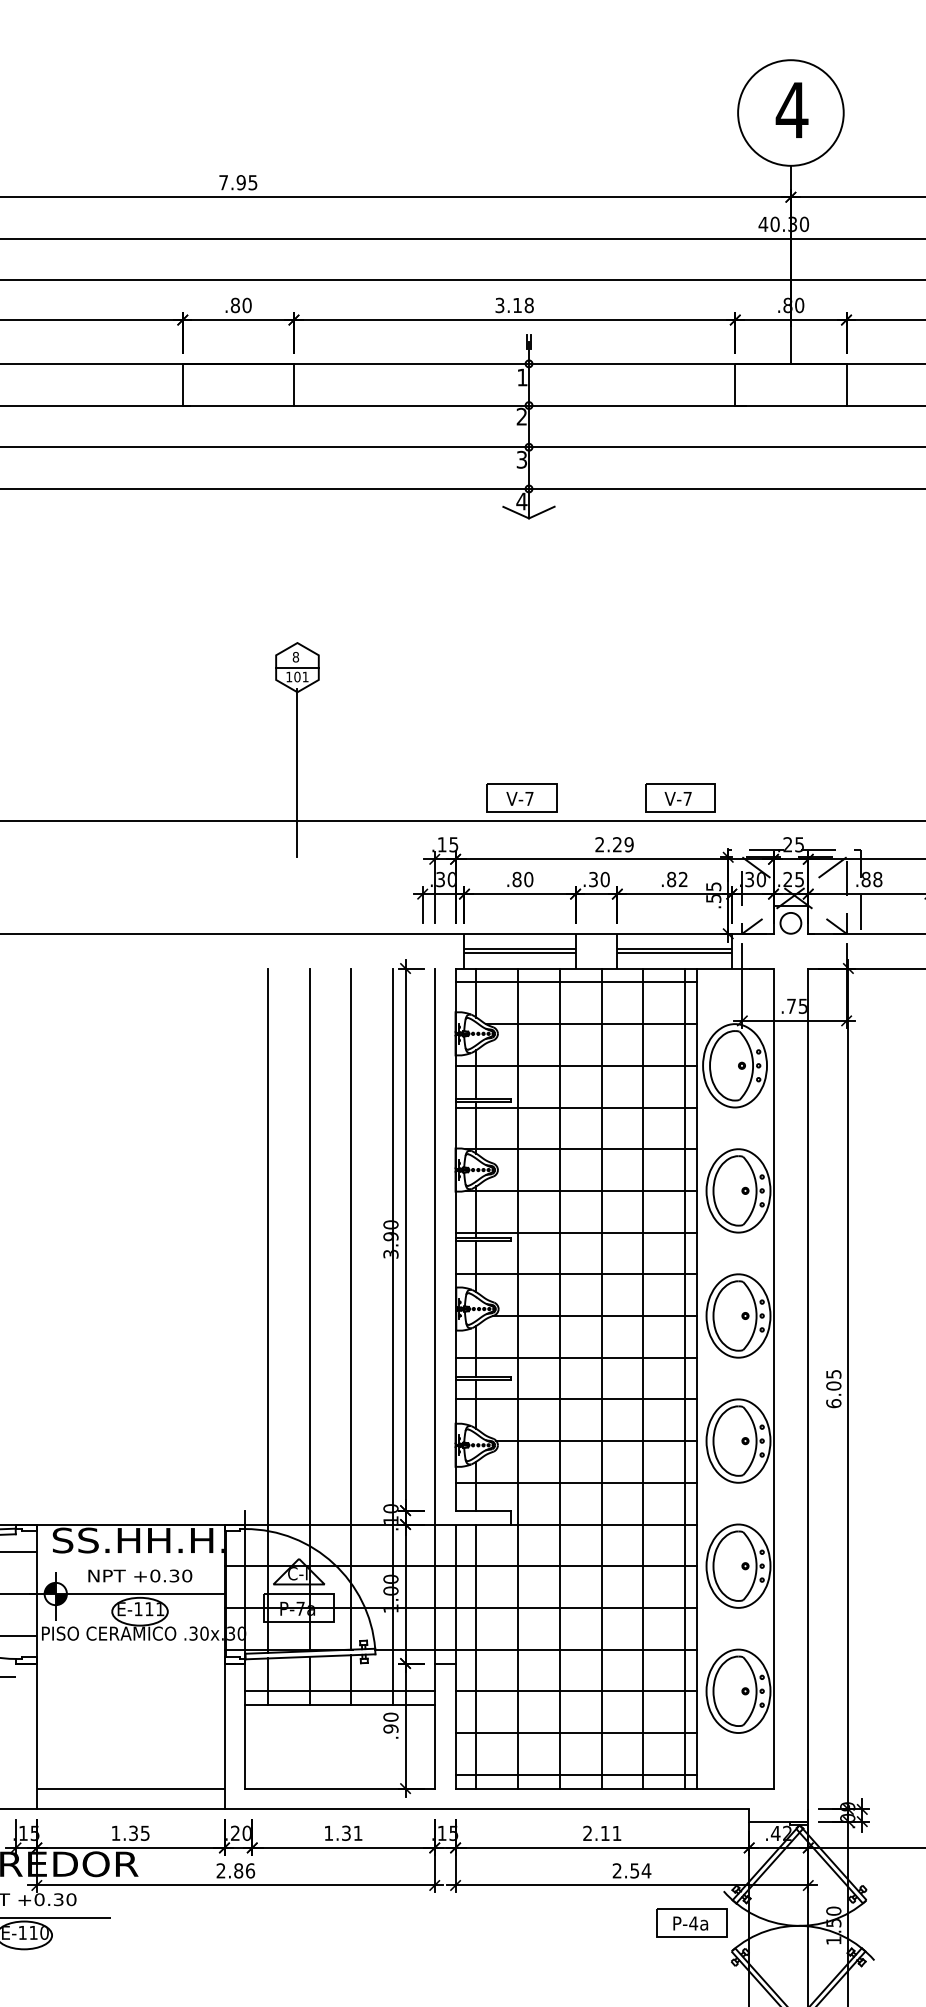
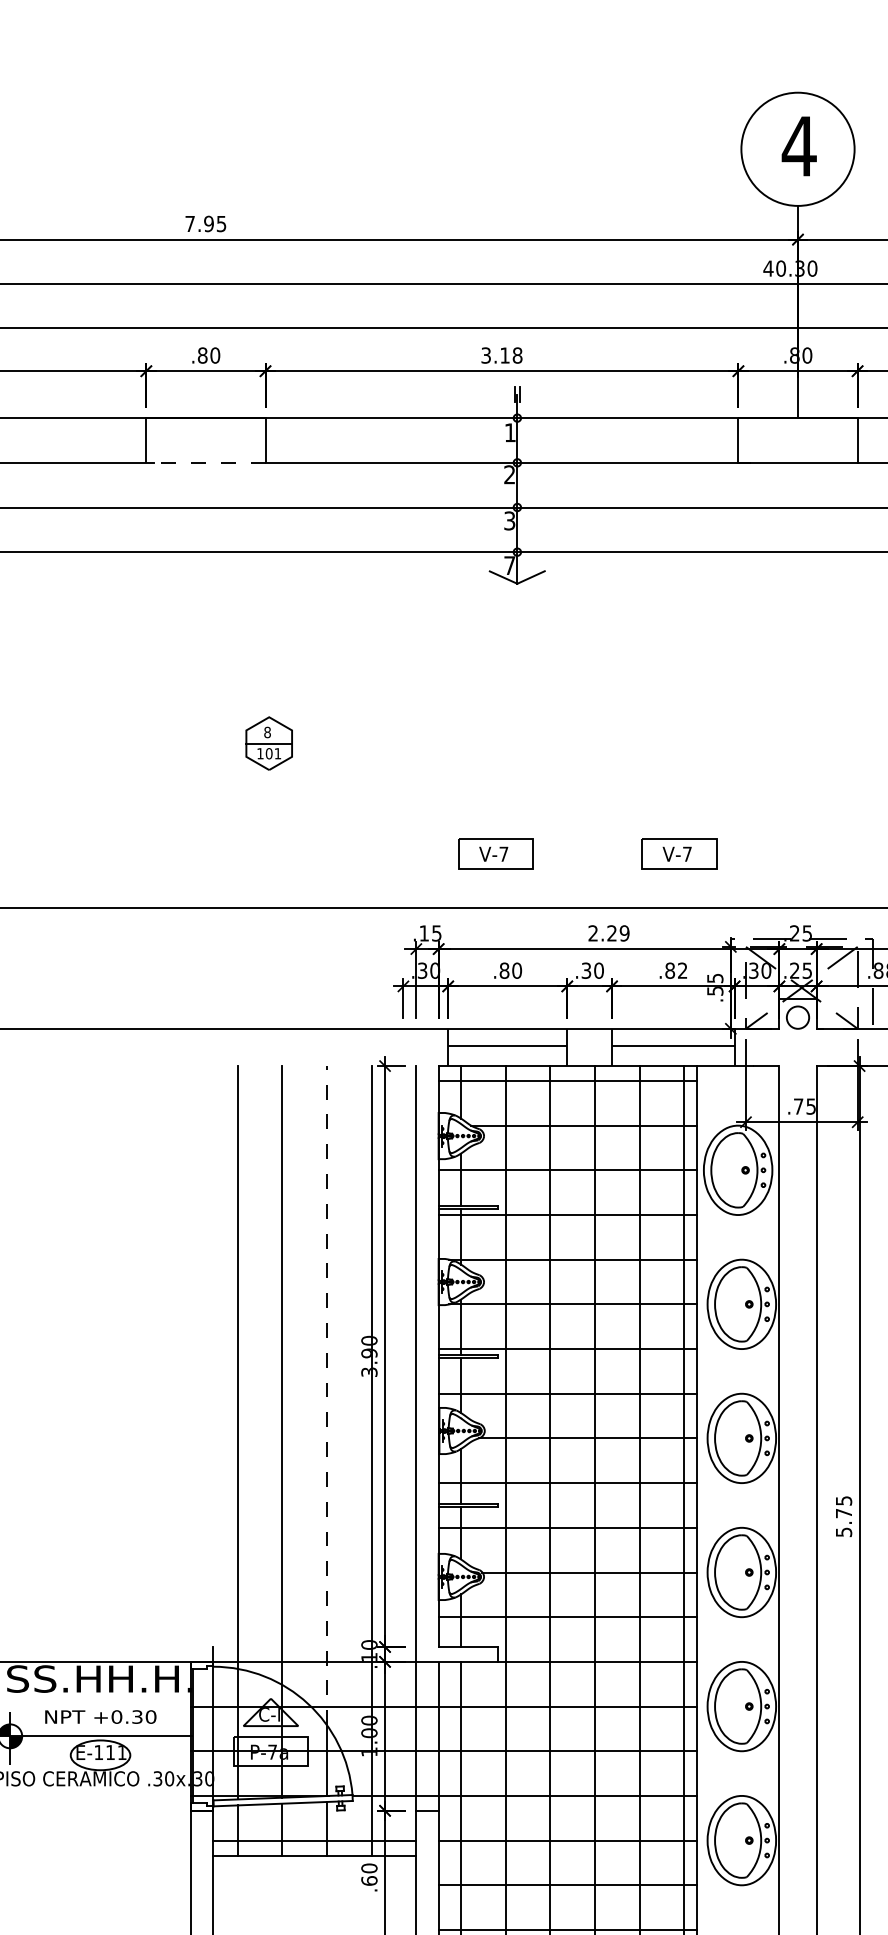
line: (238, 405) -> (206, 462), solid -> dashed
text: (521, 501) -> (509, 565), 4 -> 7
line: (297, 772) -> (269, 856), removed
part: (521, 797) -> (495, 852), moved
part: (680, 797) -> (679, 852), moved
line: (519, 952) -> (507, 1048), removed
line: (674, 952) -> (673, 1048), removed
line: (351, 1276) -> (327, 1396), solid -> dashed
text: (833, 1394) -> (843, 1522), 6.05 -> 5.75
text: (390, 1728) -> (368, 1880), .90 -> .60

